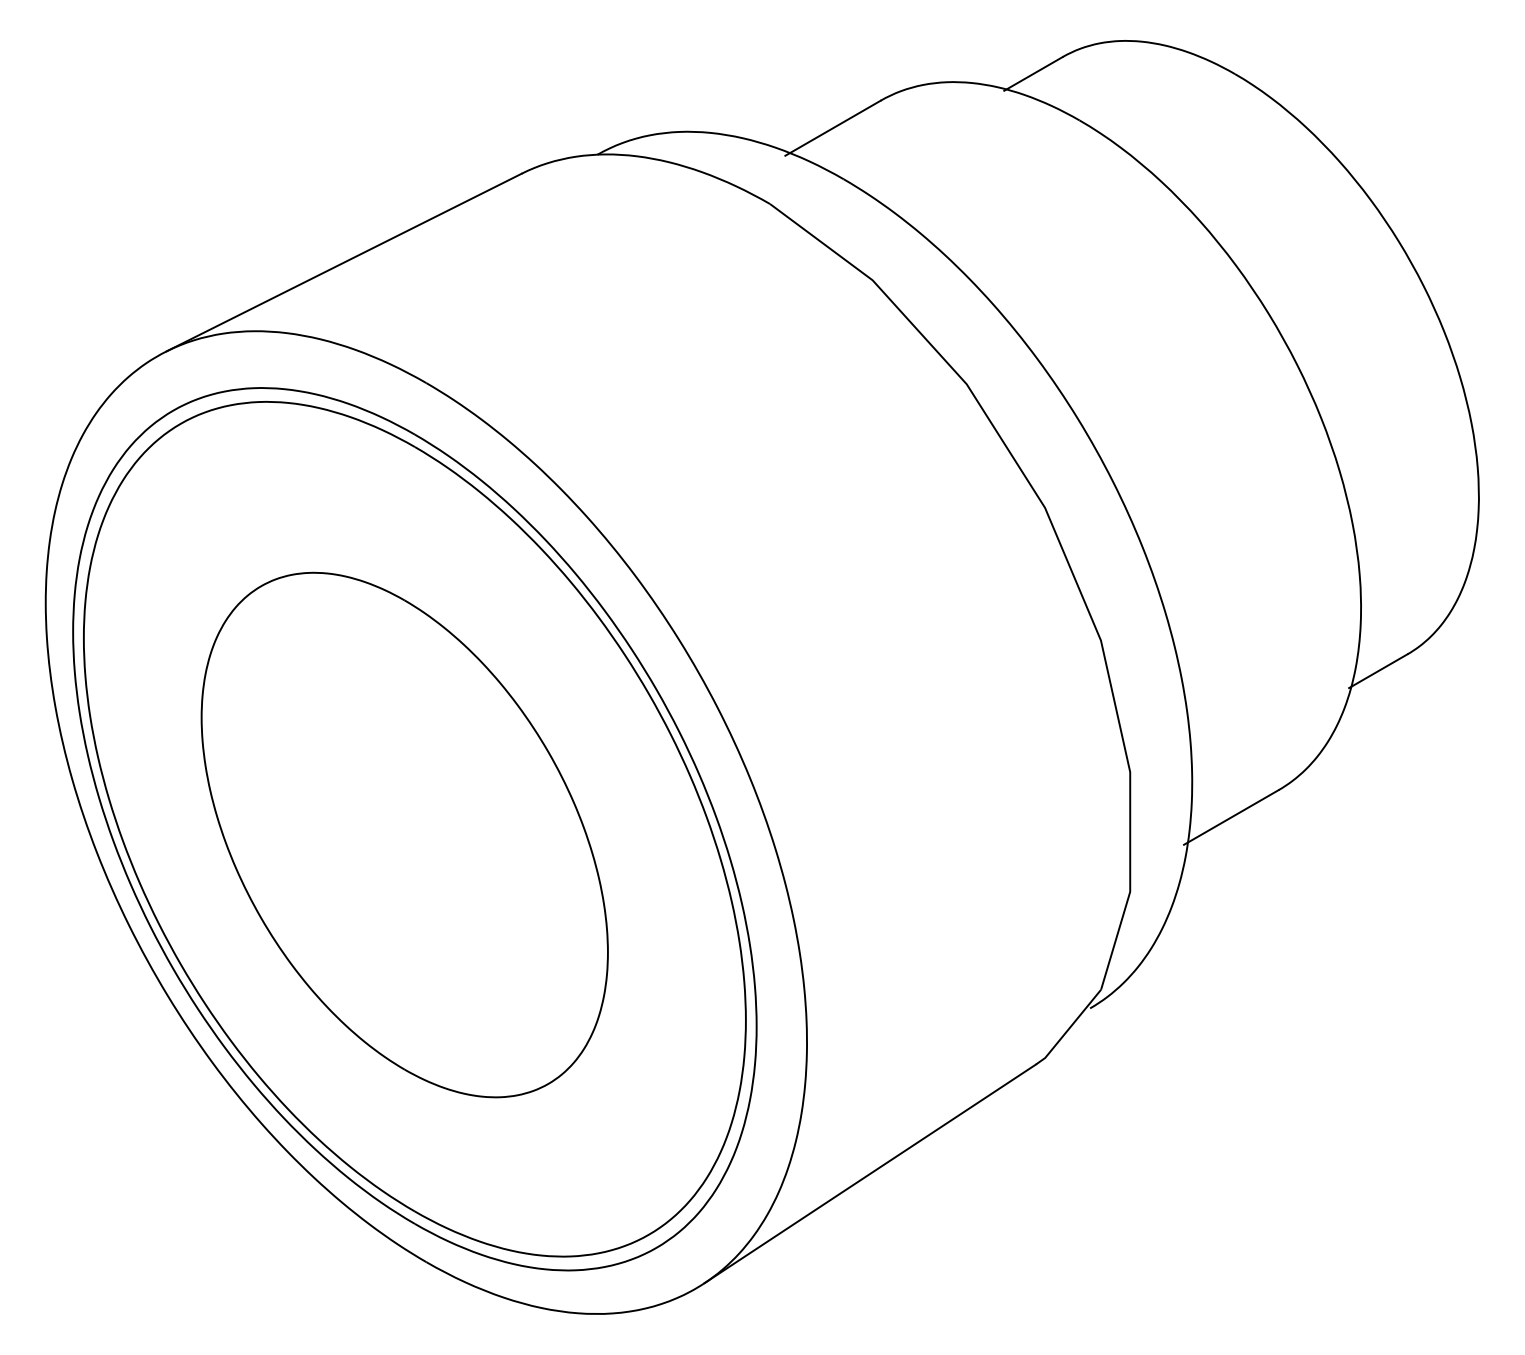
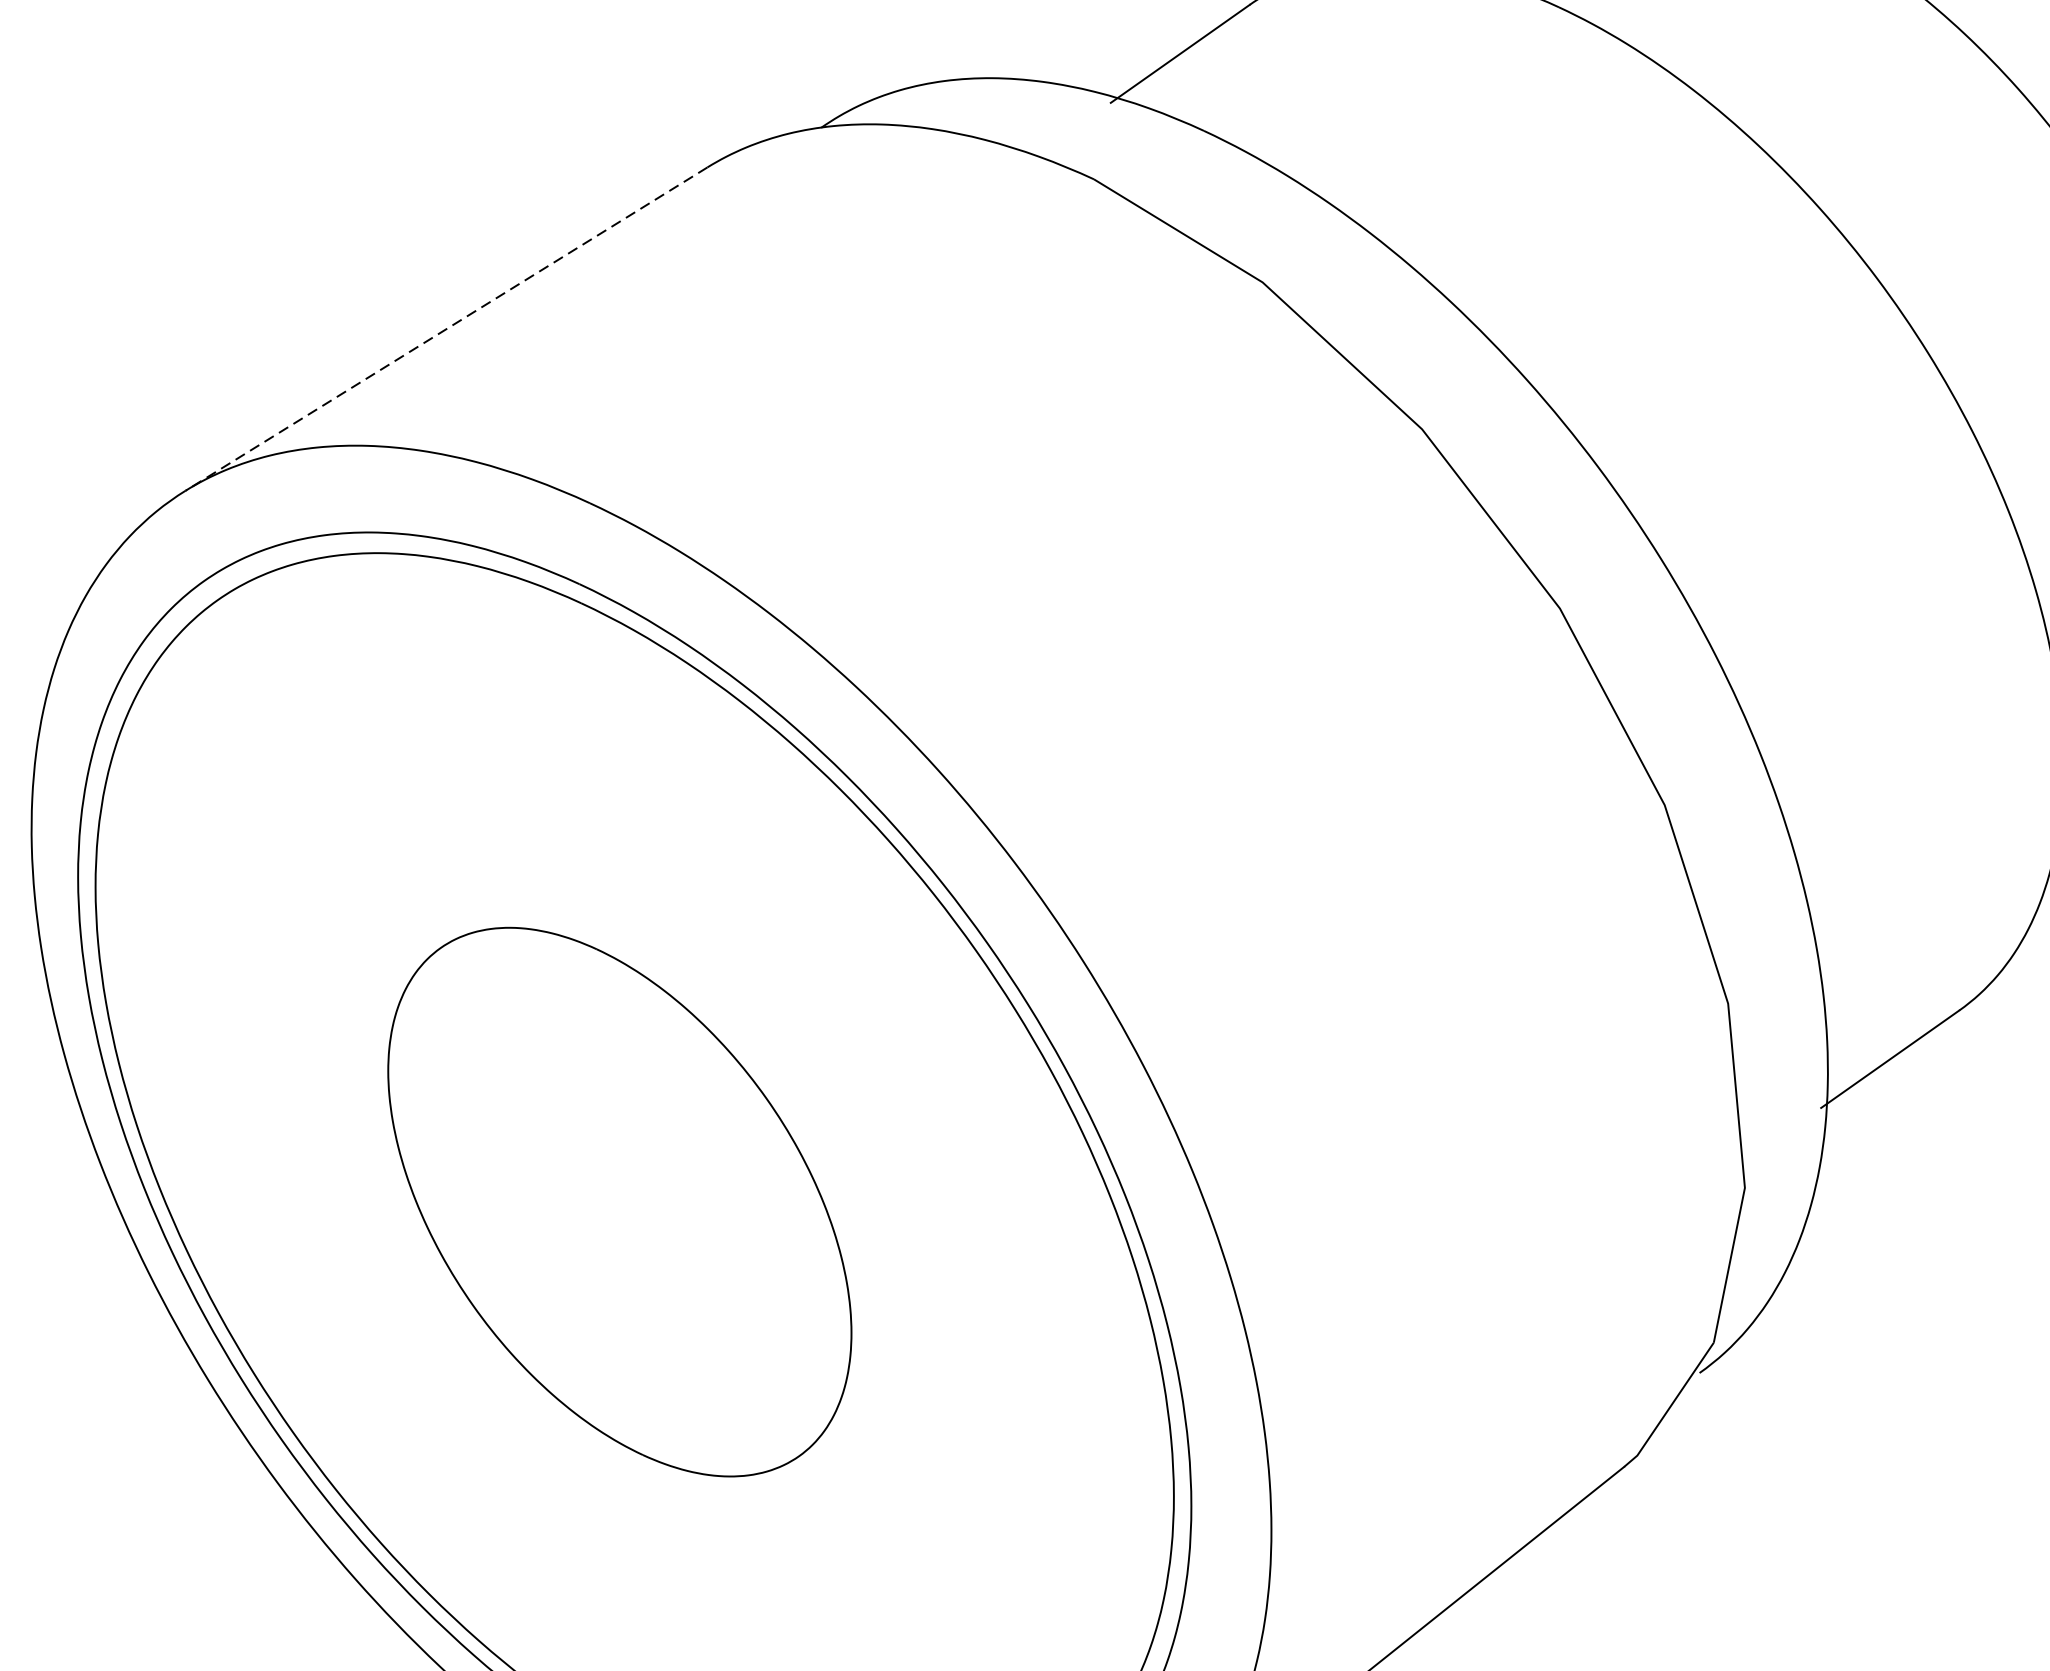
line: (344, 262) -> (446, 329), solid -> dashed
part: (404, 834) -> (619, 1201), size x0.7

